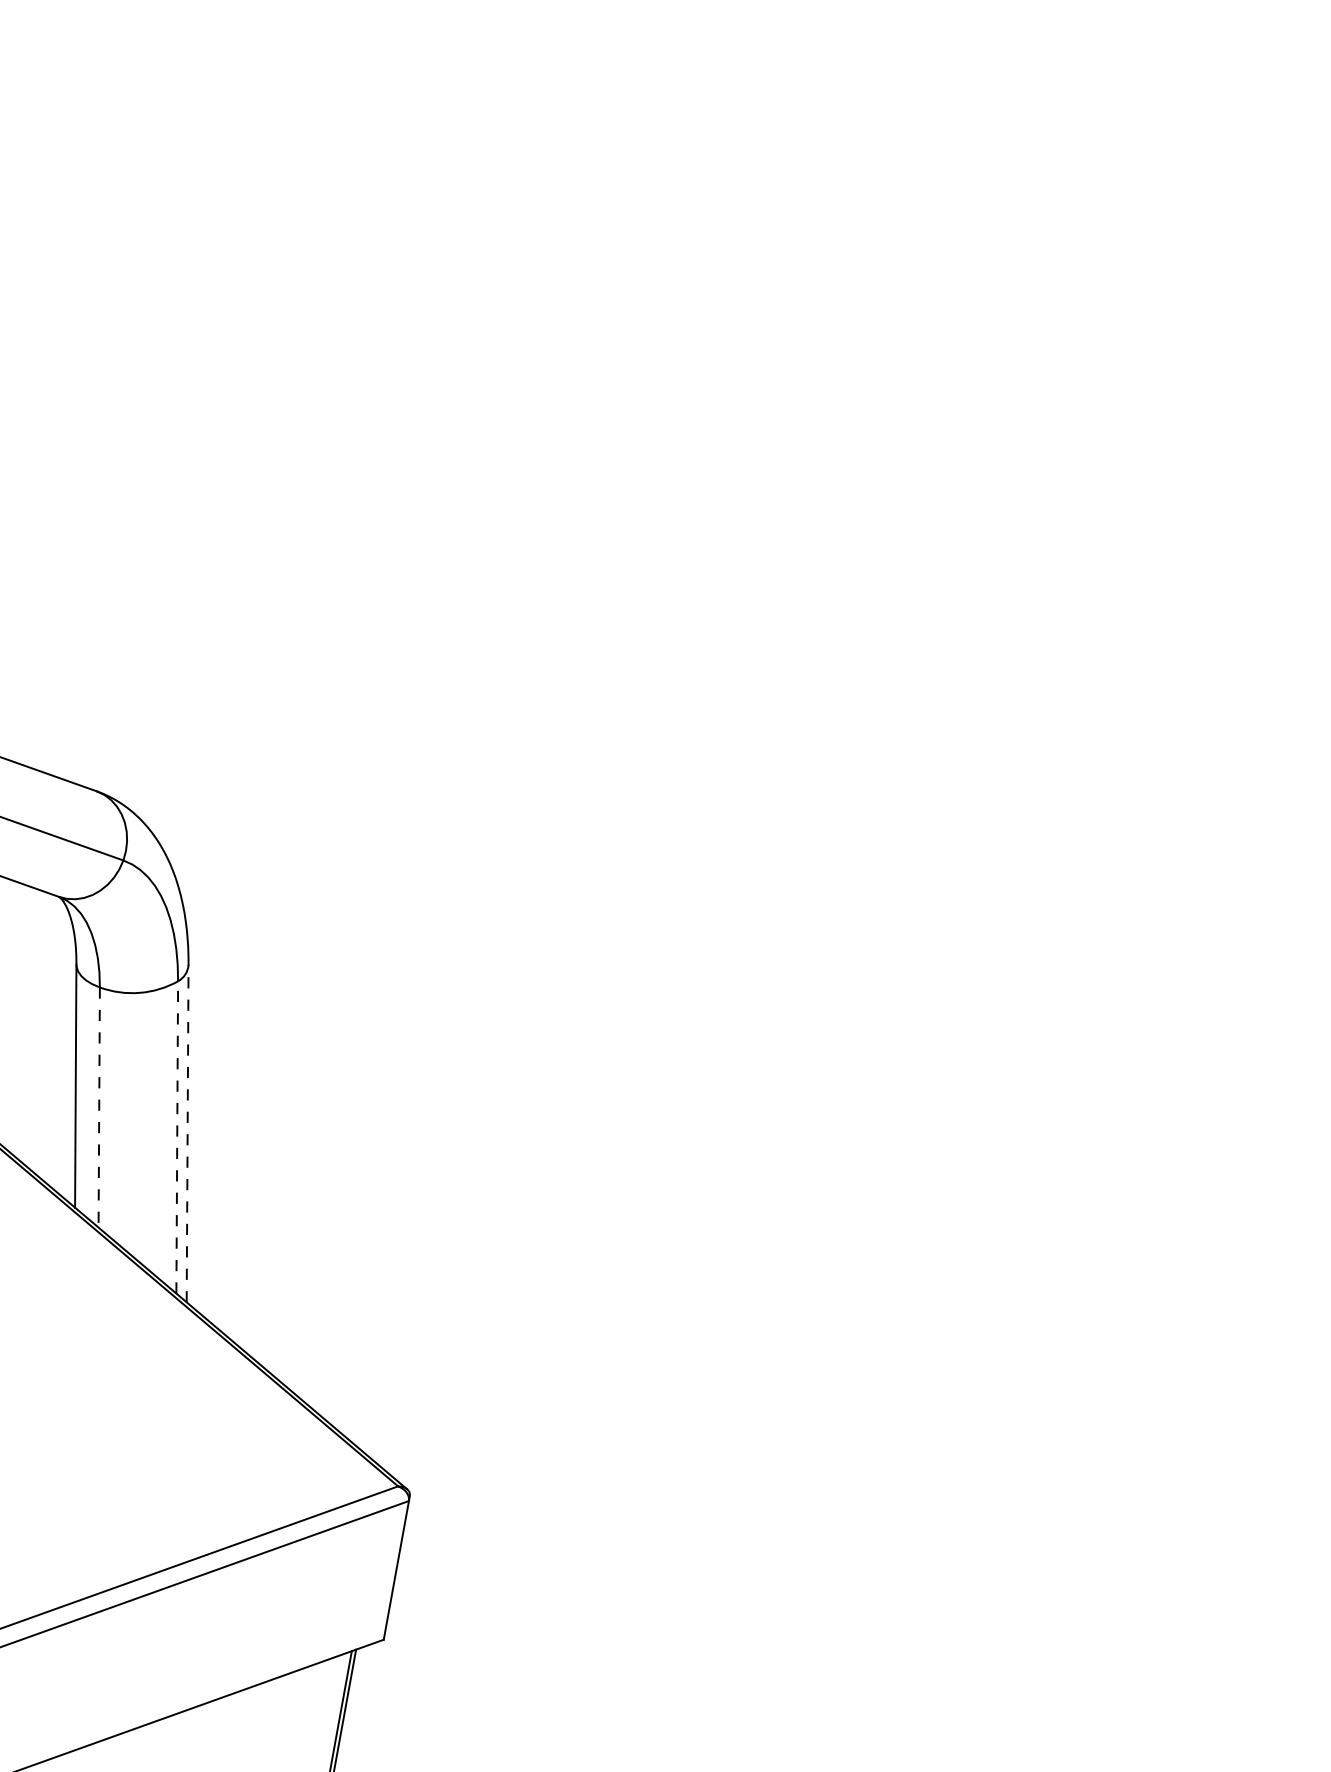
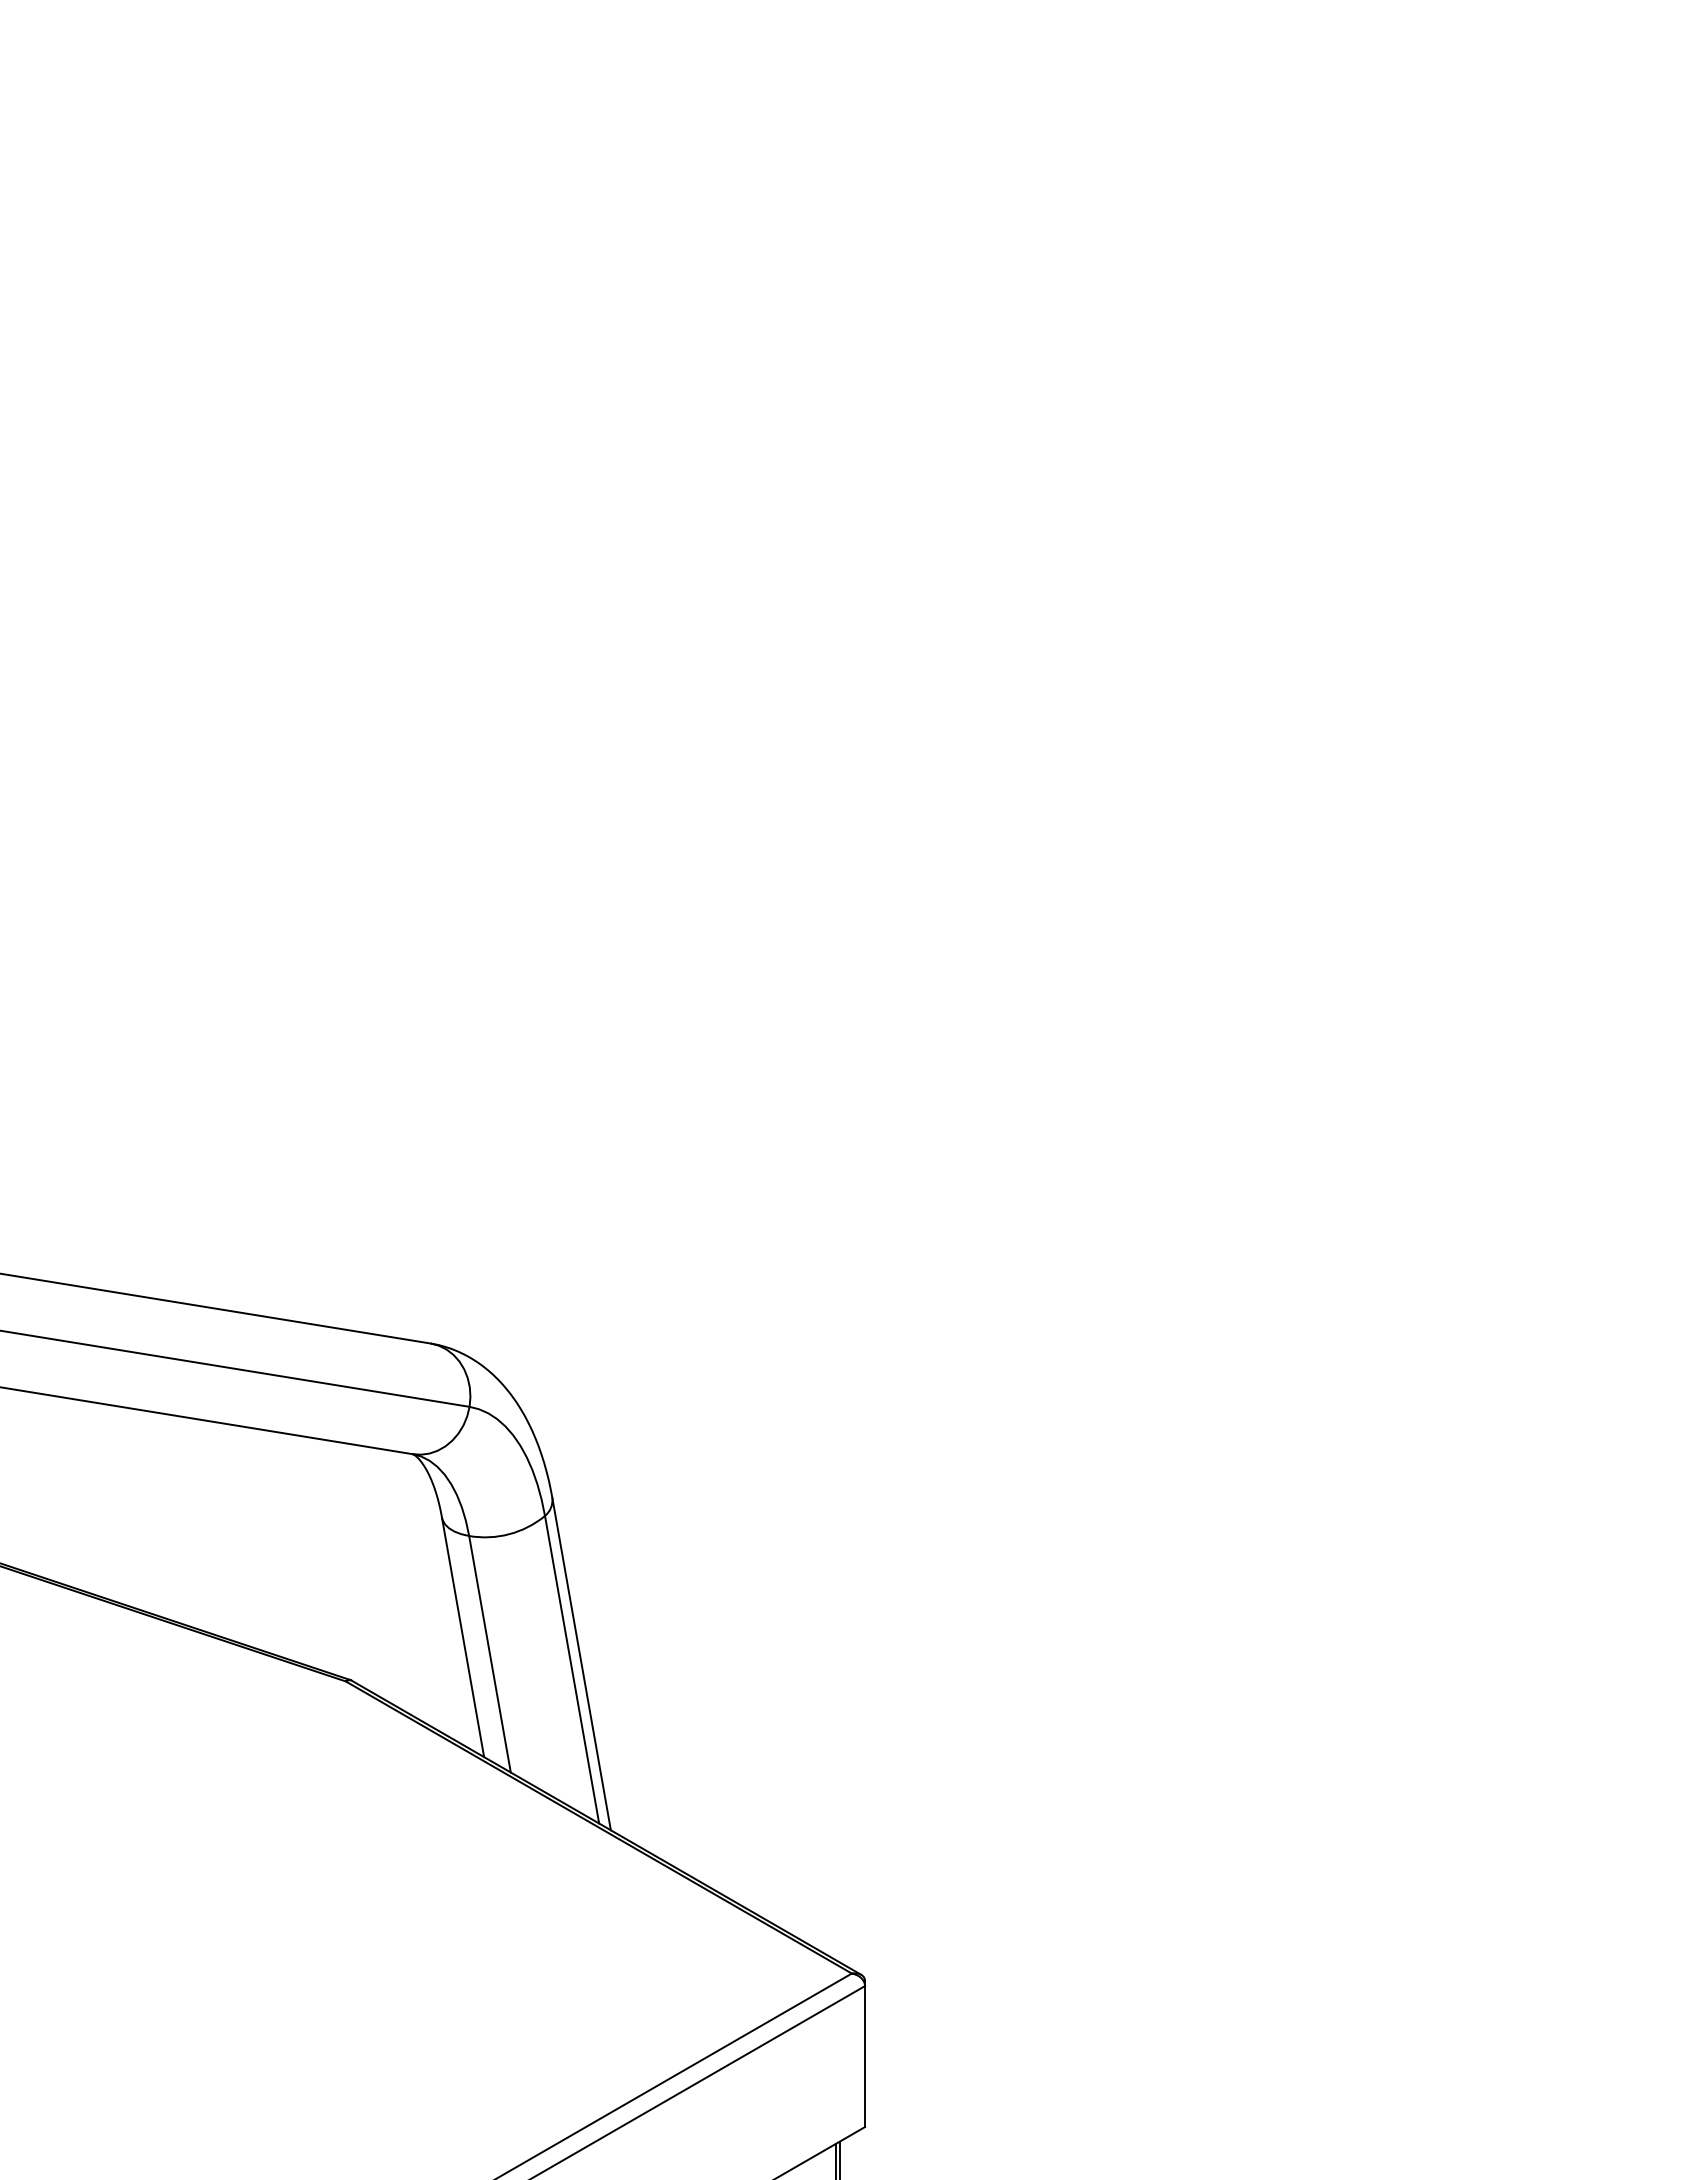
line: (99, 1107) -> (490, 1654), dashed -> solid
line: (187, 1133) -> (581, 1664), dashed -> solid
line: (177, 1137) -> (572, 1669), dashed -> solid

